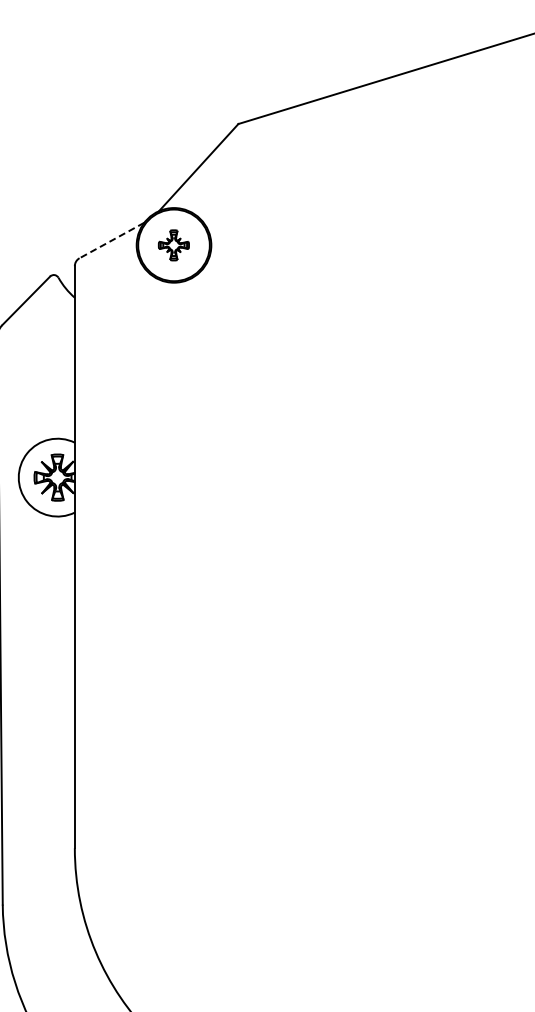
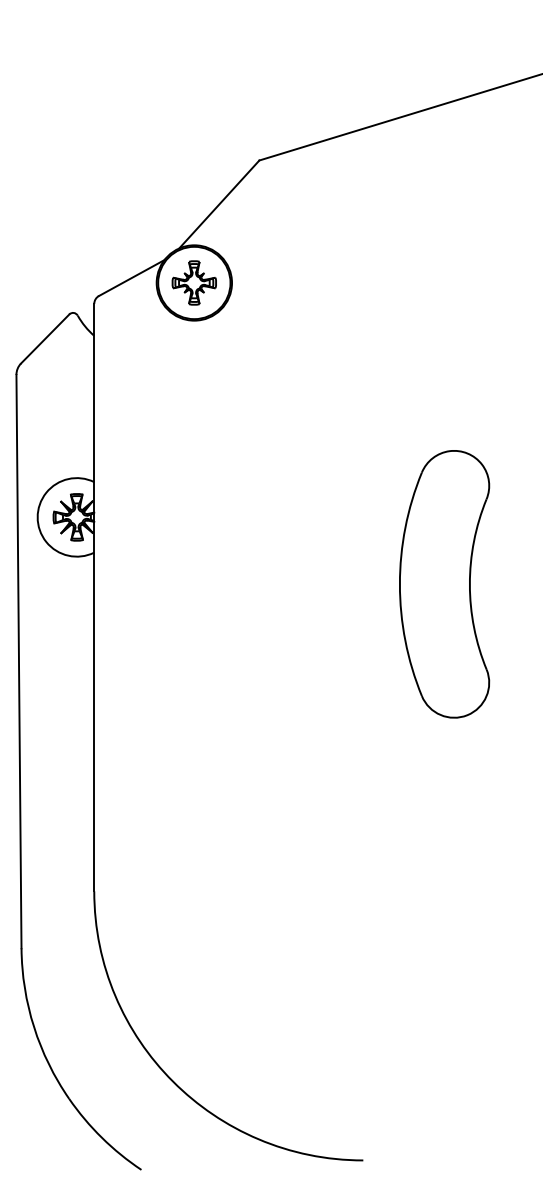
line: (111, 240) -> (131, 278), dashed -> solid
part: (173, 244) -> (193, 282), size x1.43
part: (421, 544) -> (444, 584), added

